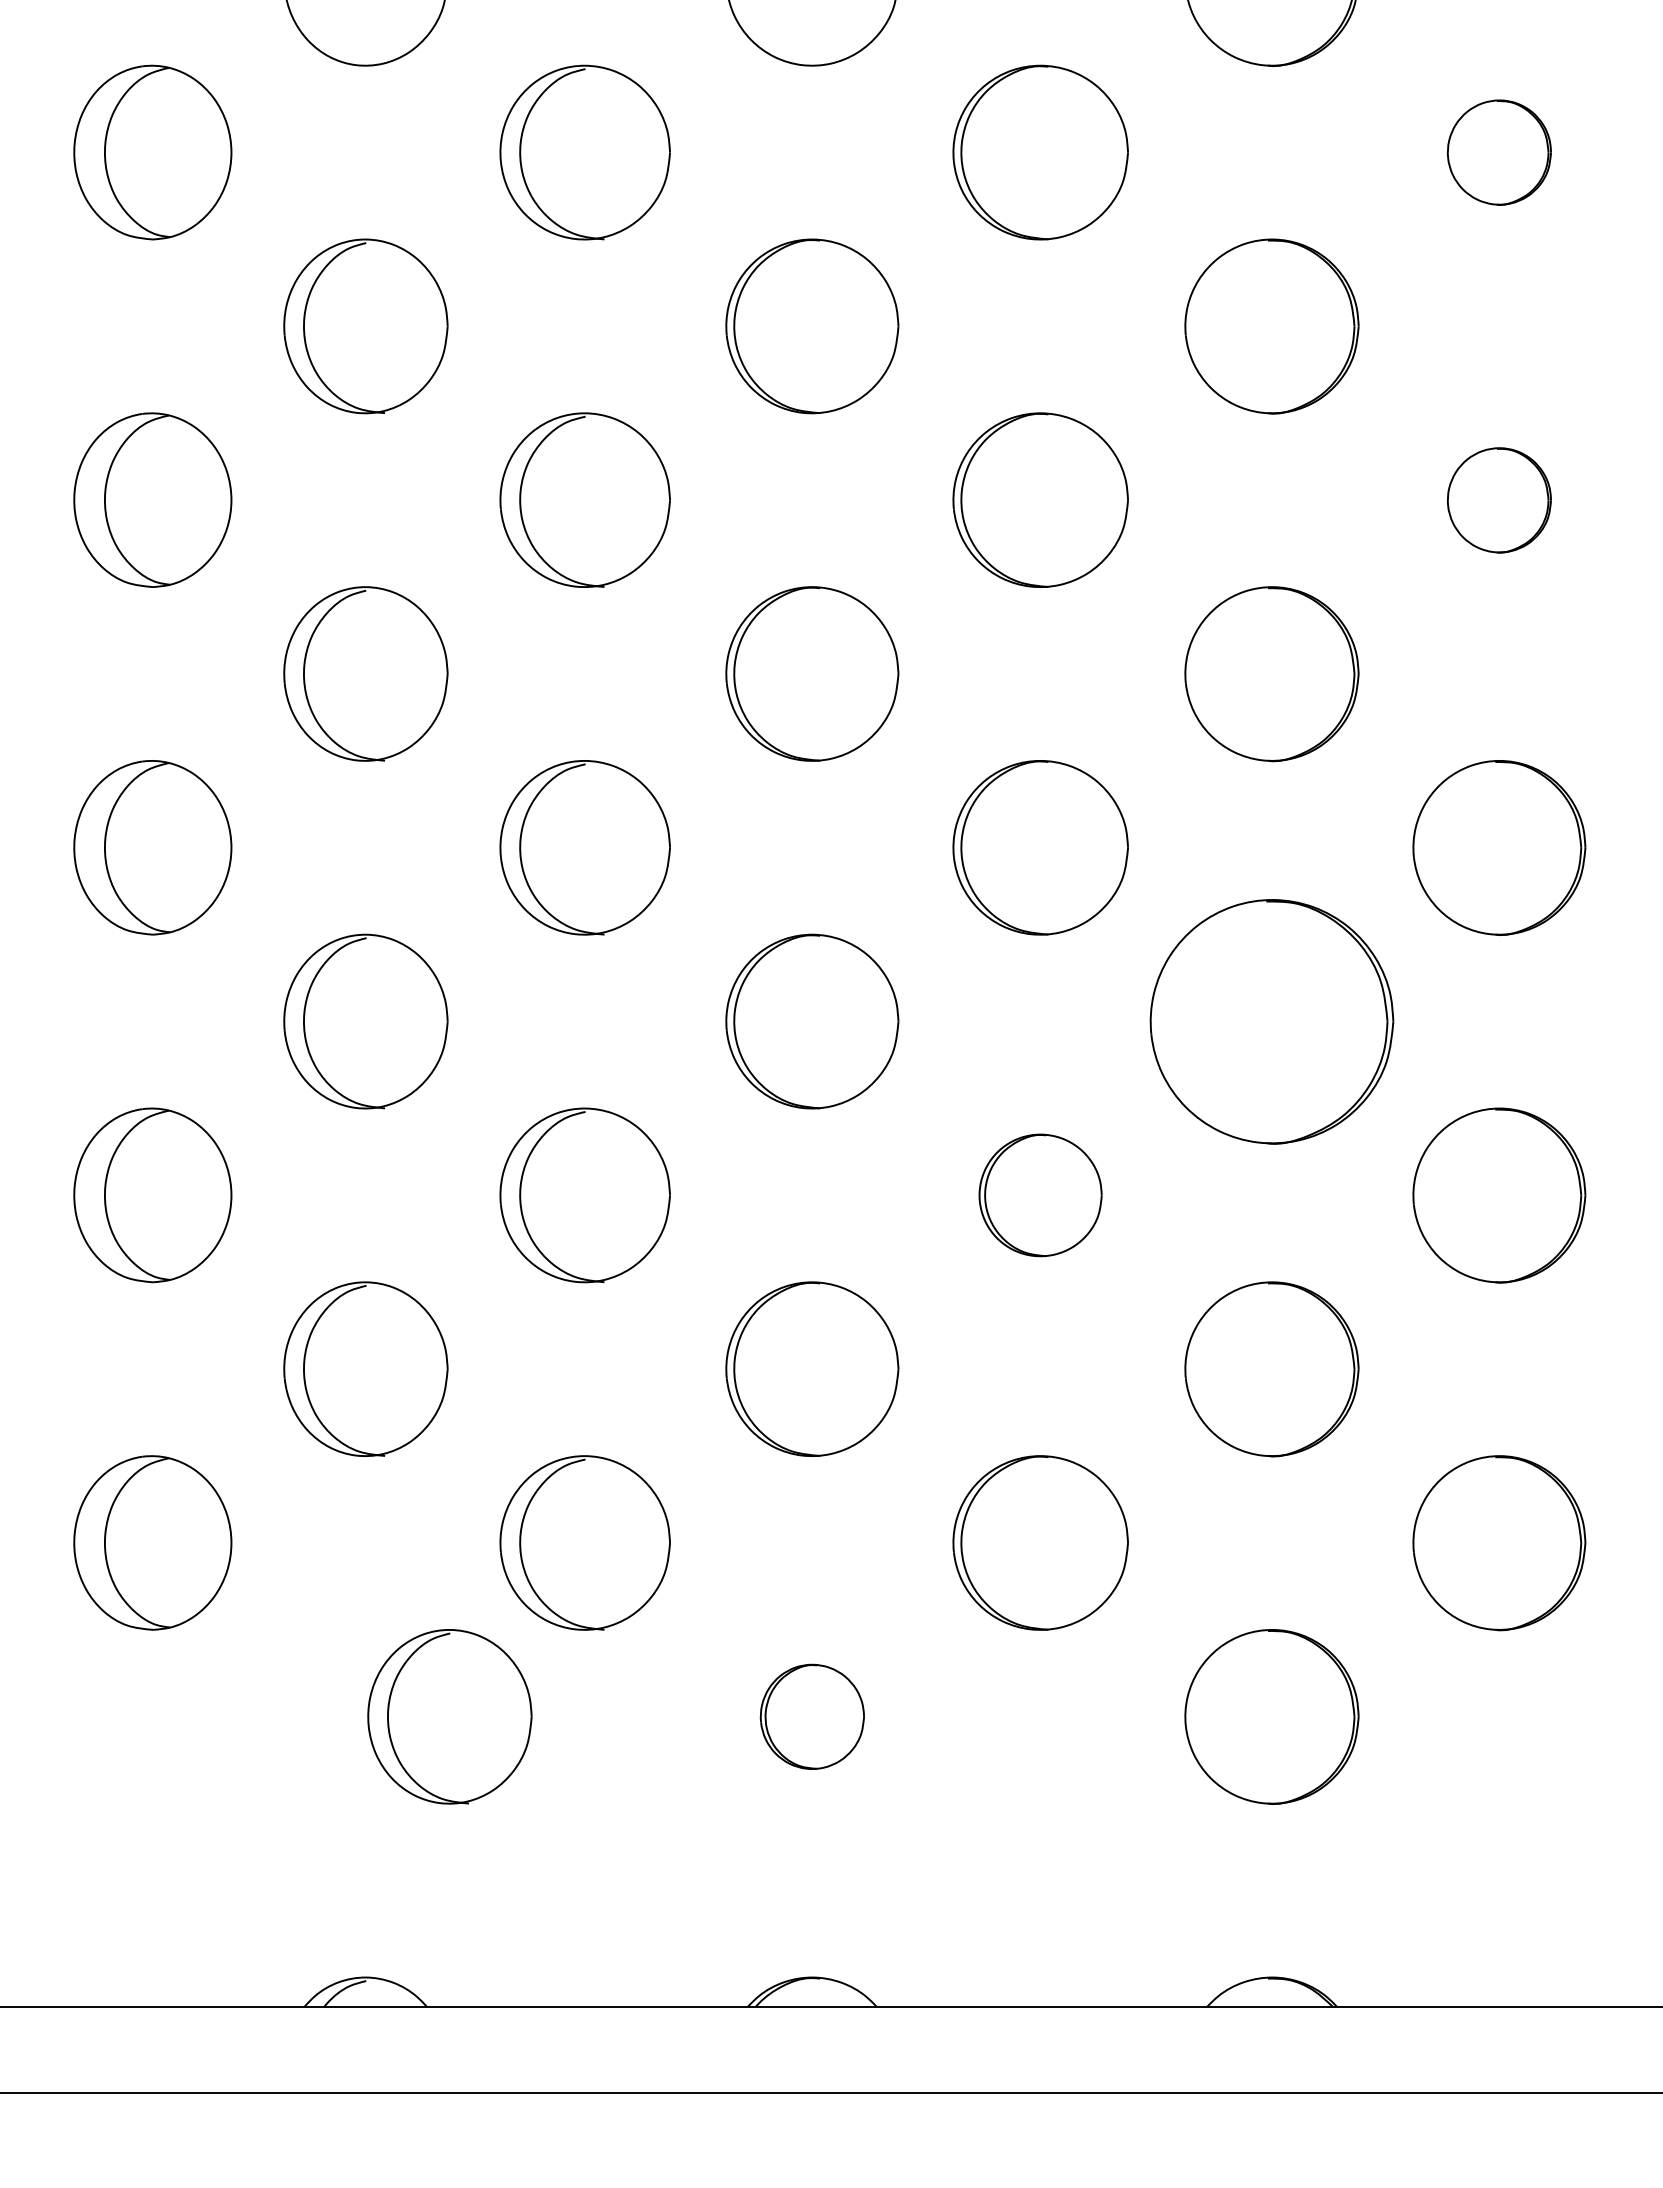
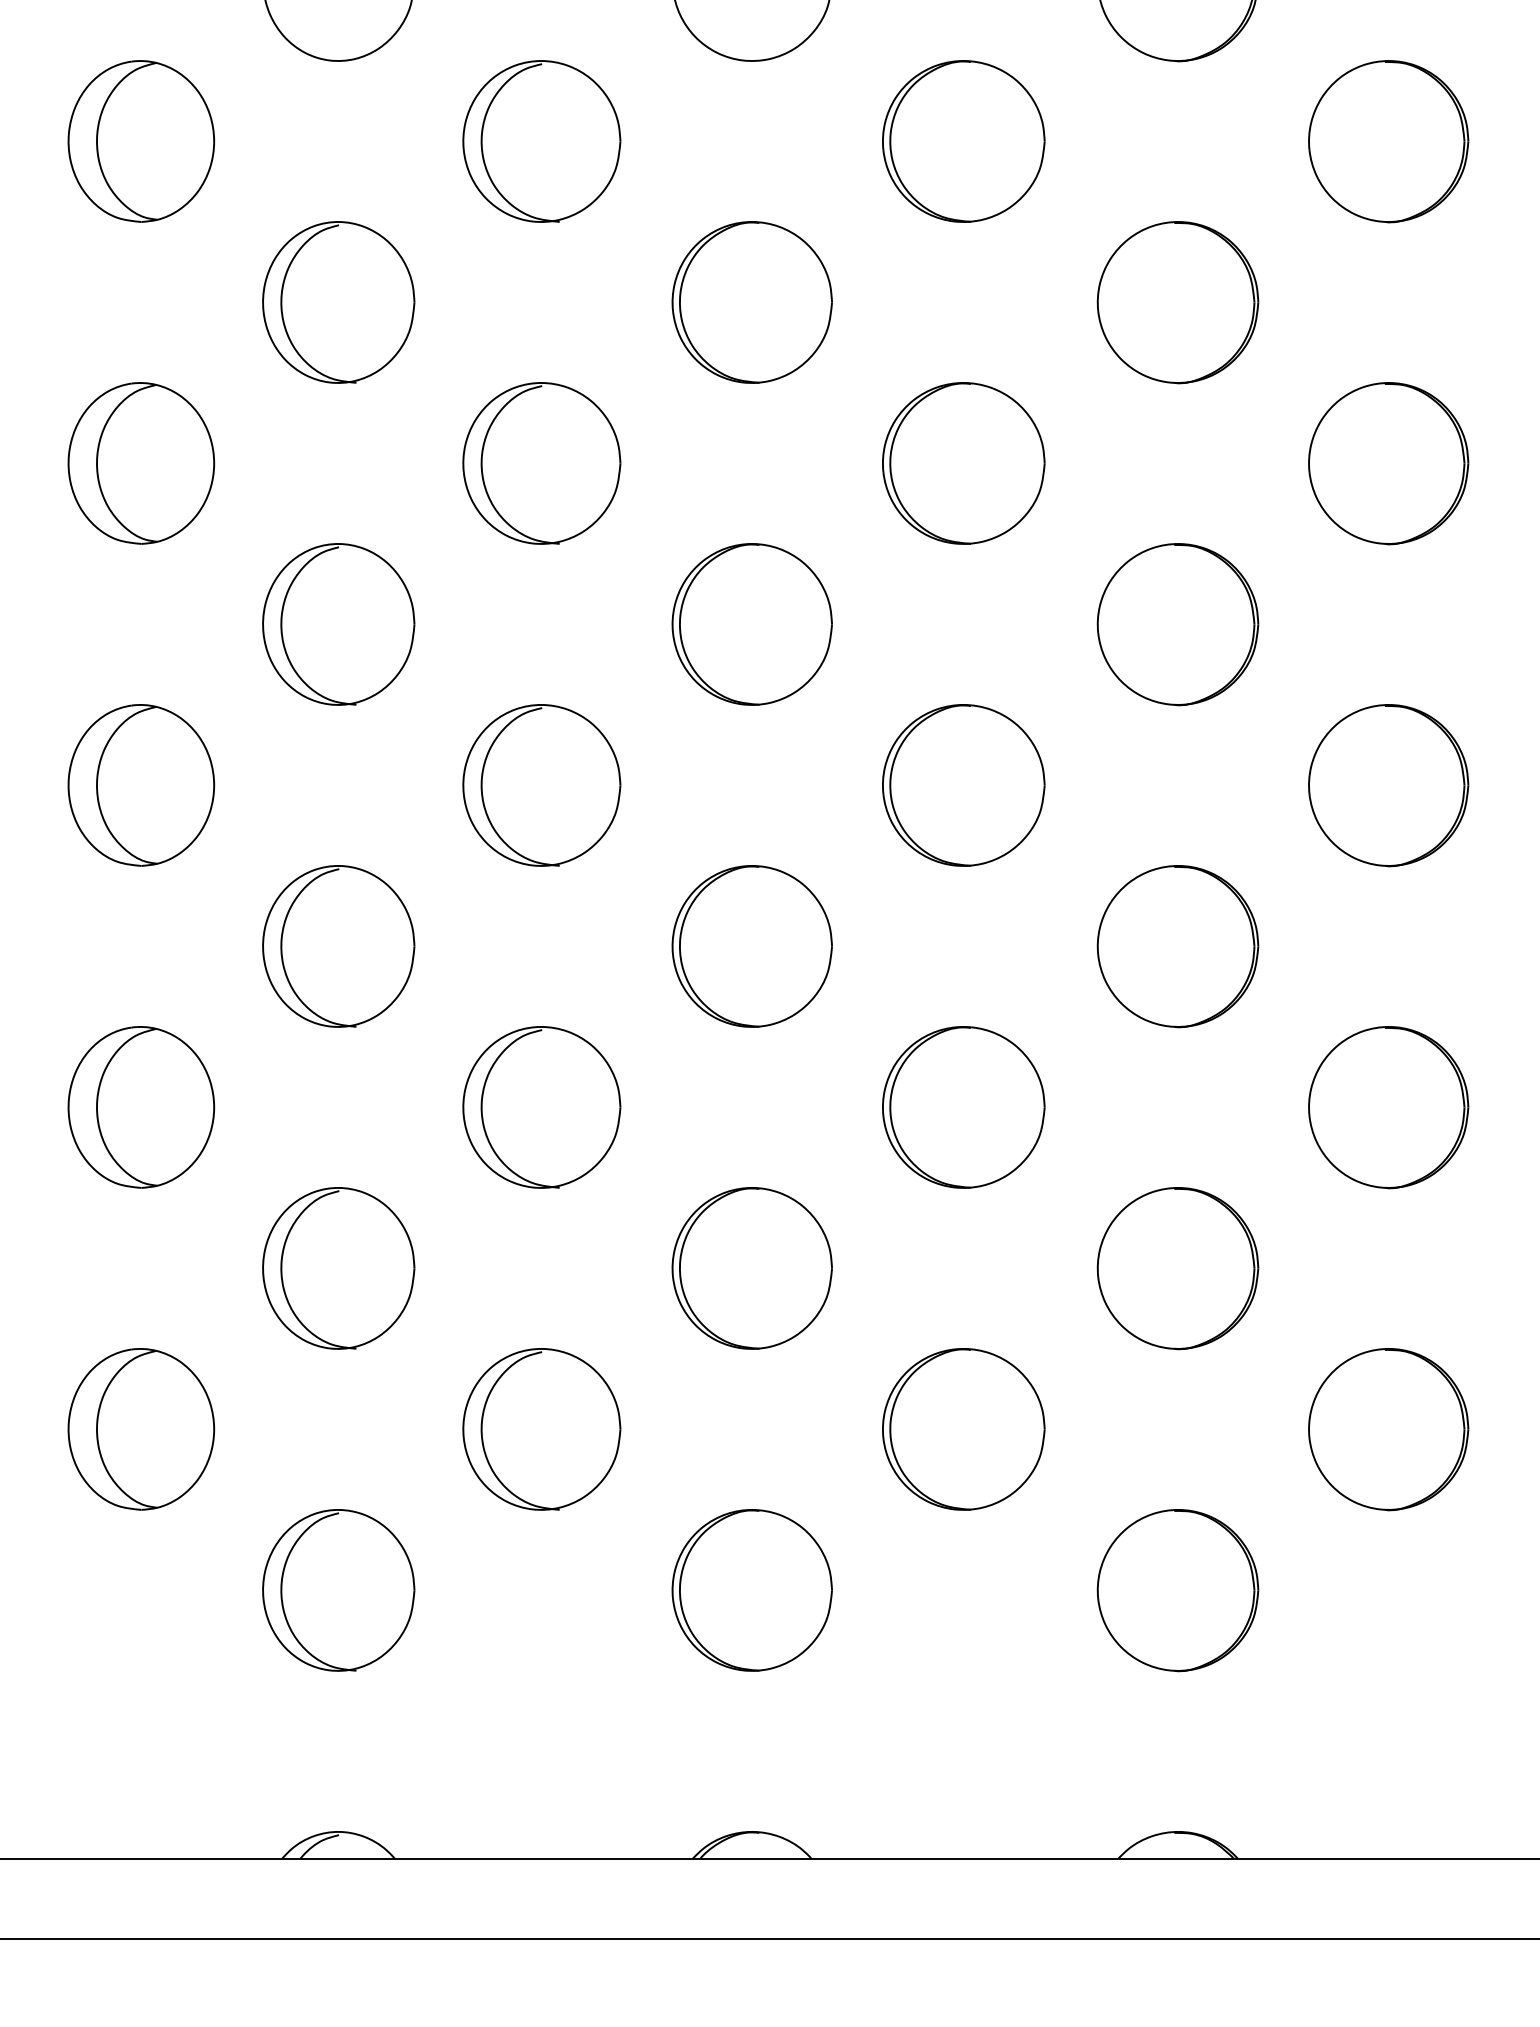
part: (1499, 152) -> (1388, 141), size x1.67
part: (1499, 500) -> (1388, 463), size x1.67
part: (1271, 1021) -> (1177, 946), size x0.71
part: (1040, 1195) -> (963, 1107), size x1.43
part: (449, 1716) -> (338, 1590), moved
part: (812, 1716) -> (752, 1590), size x1.67

